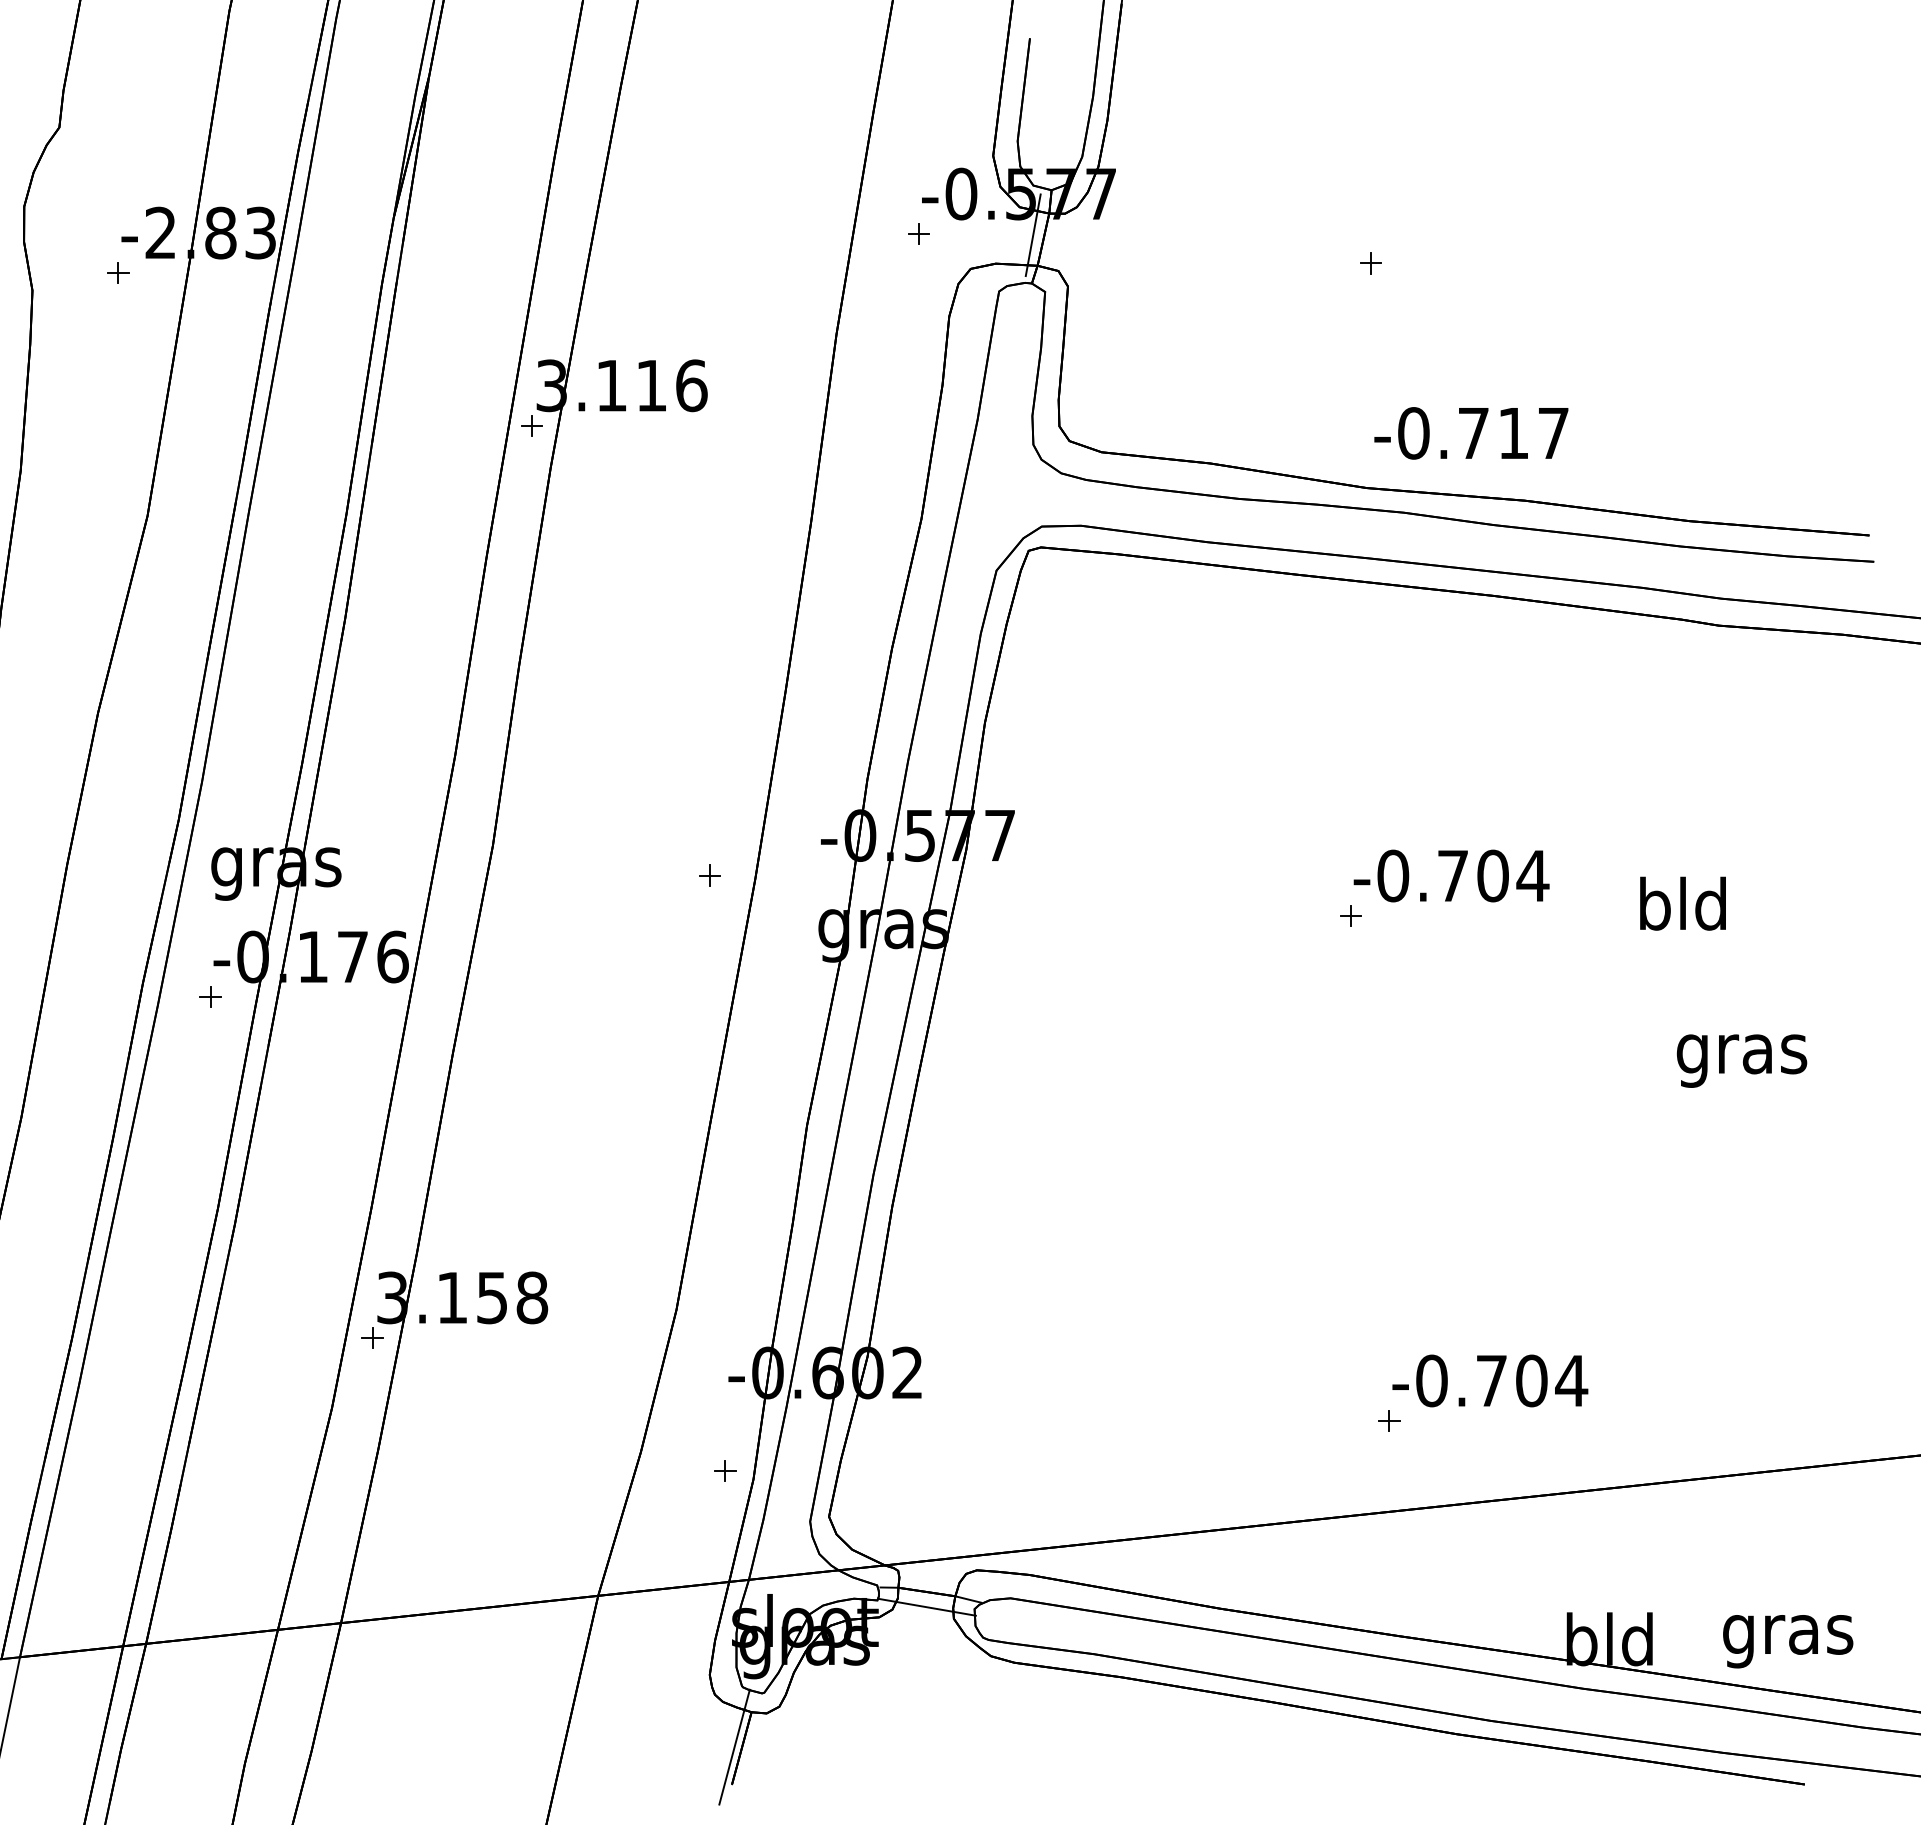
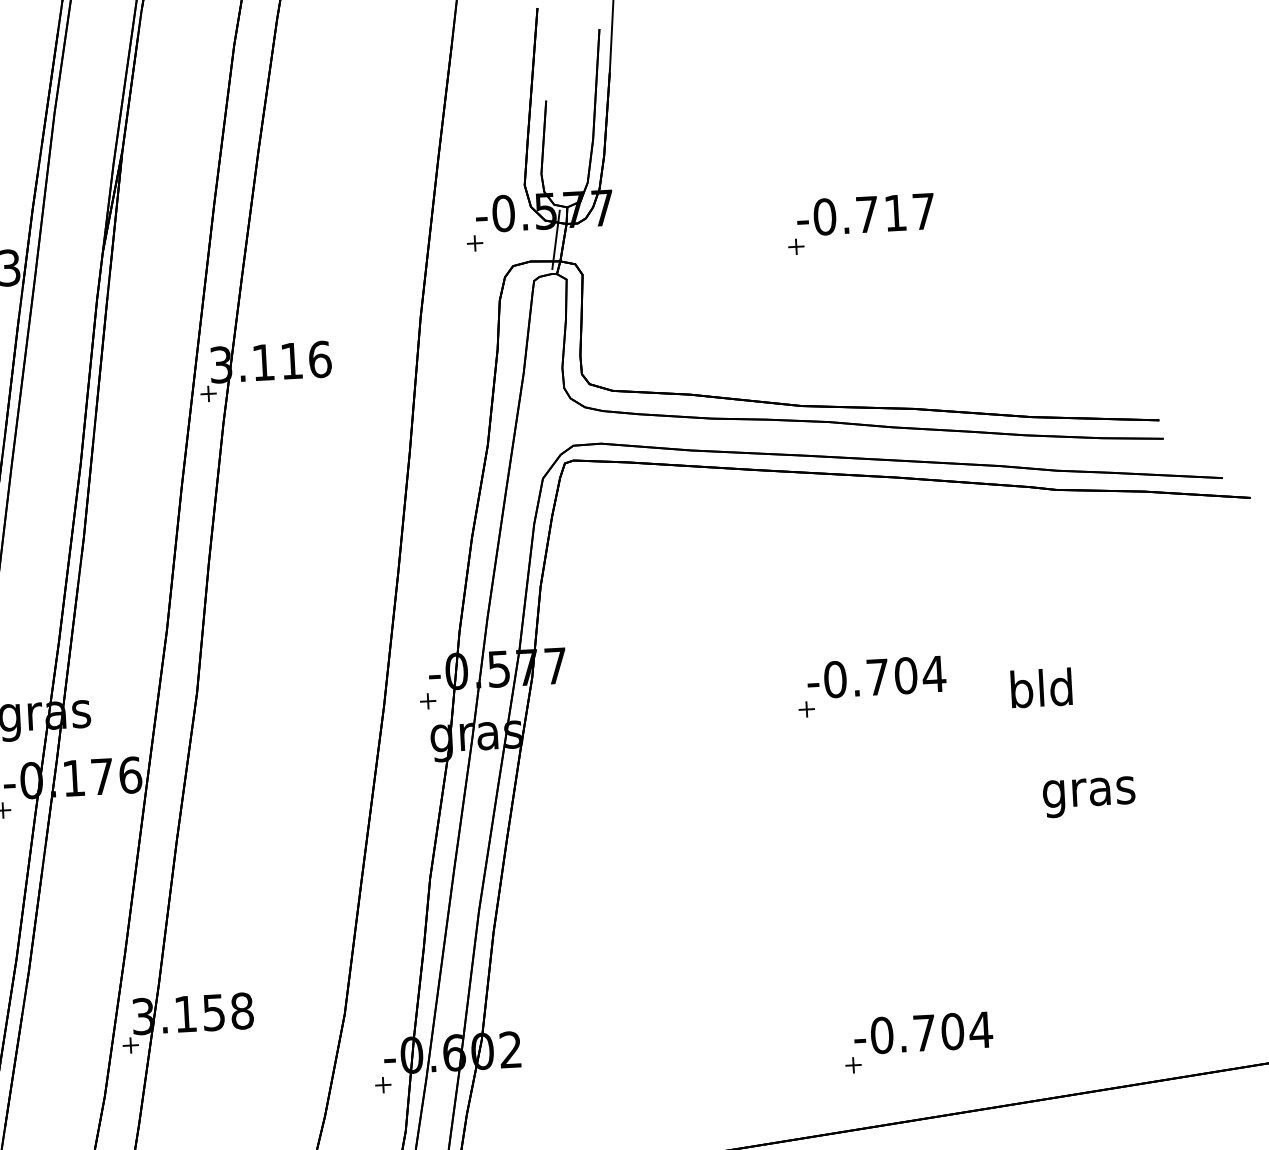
text: (1471, 433) -> (865, 214), moved
part: (709, 875) -> (427, 701), moved
part: (725, 1470) -> (383, 1084), moved

